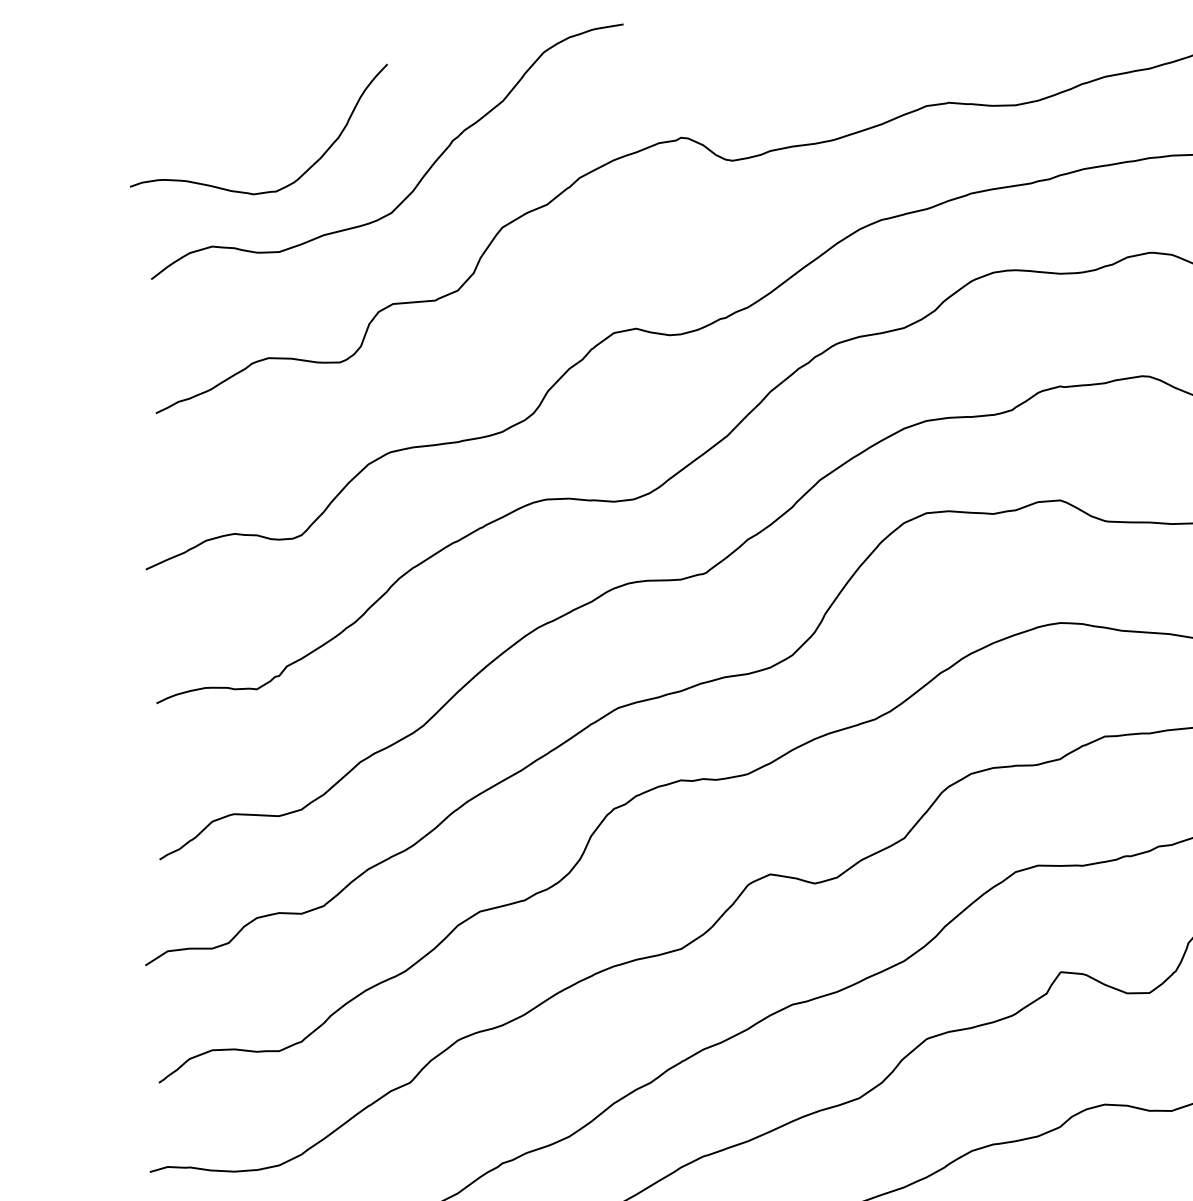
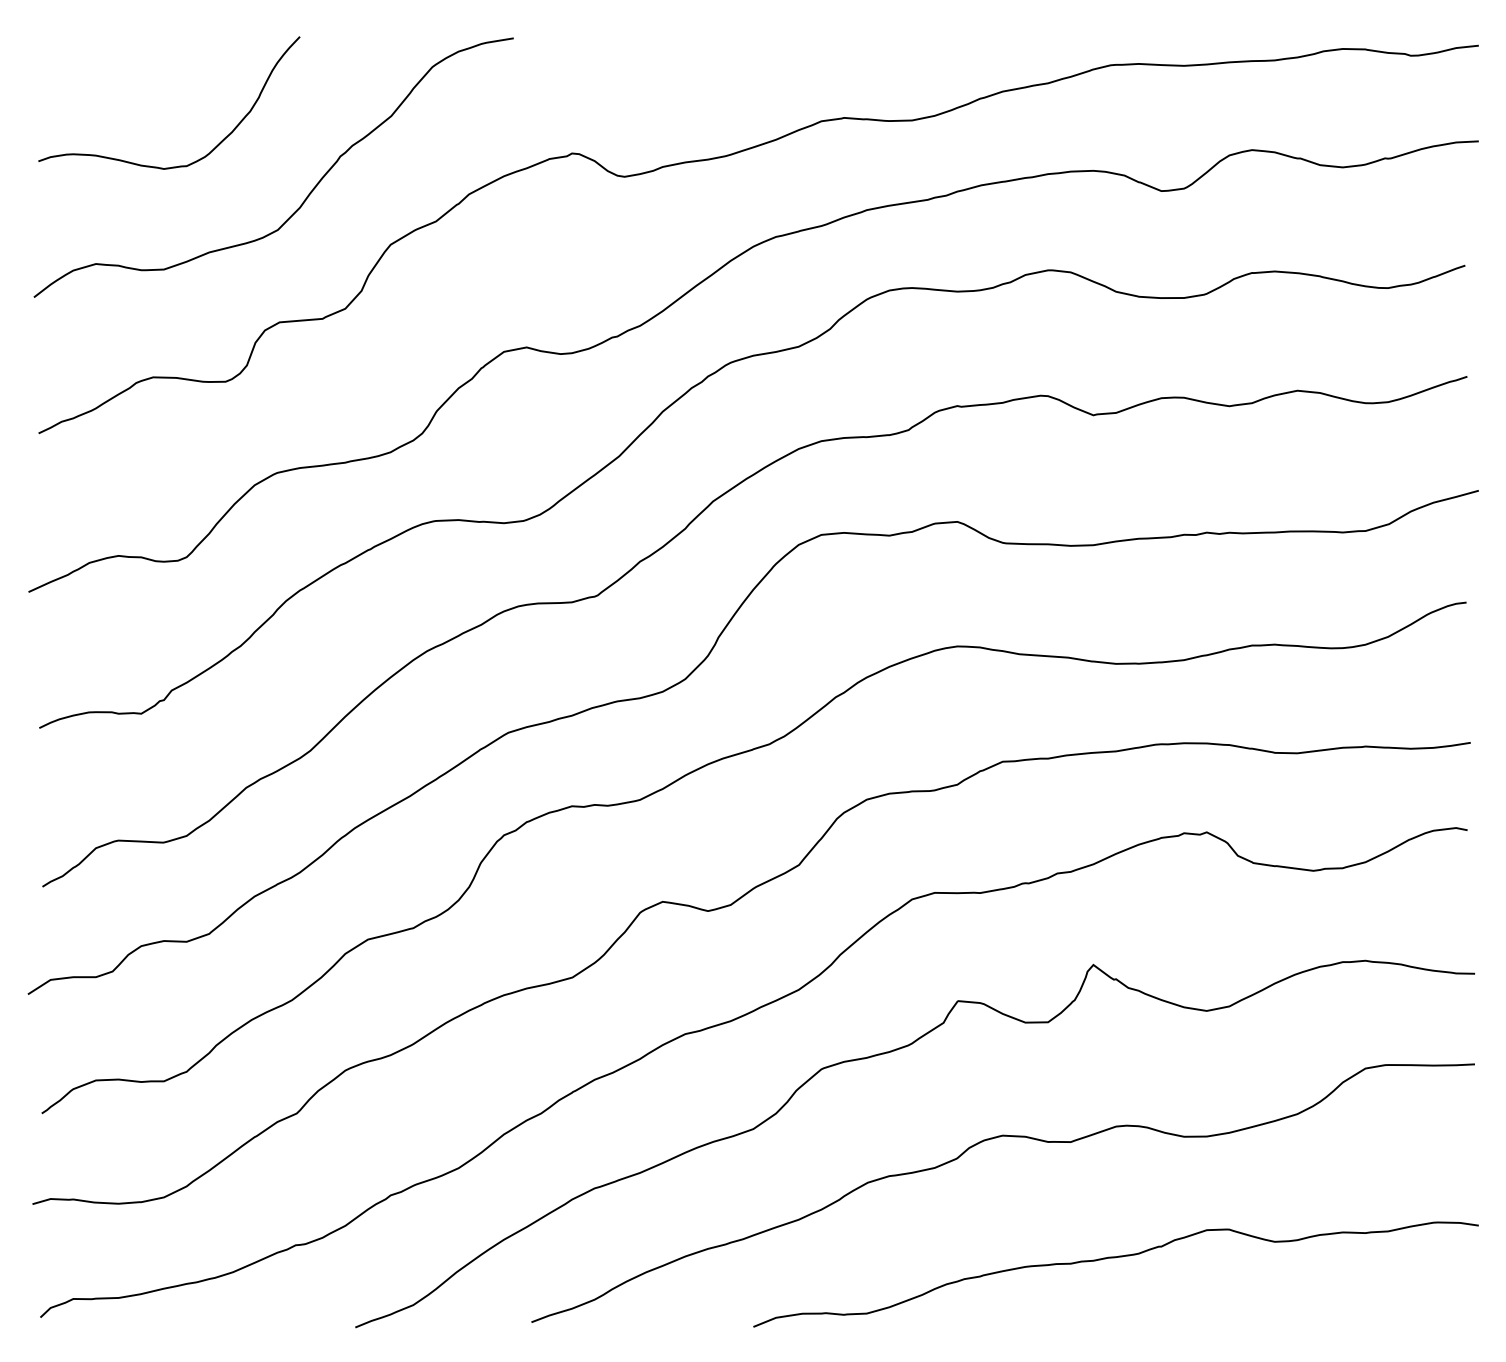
curve: (288, 184) -> (199, 158), moved

